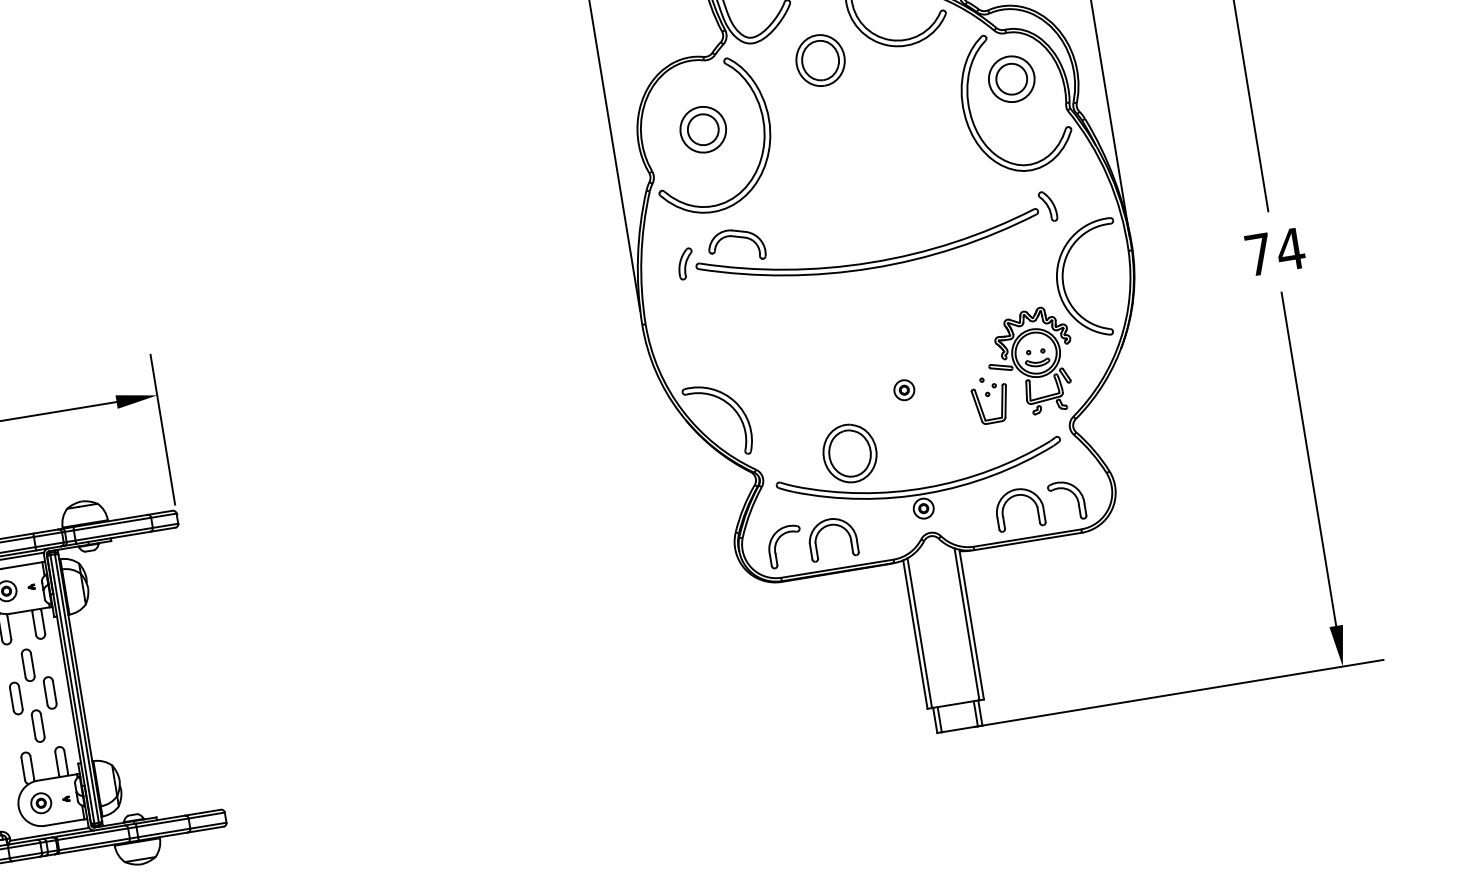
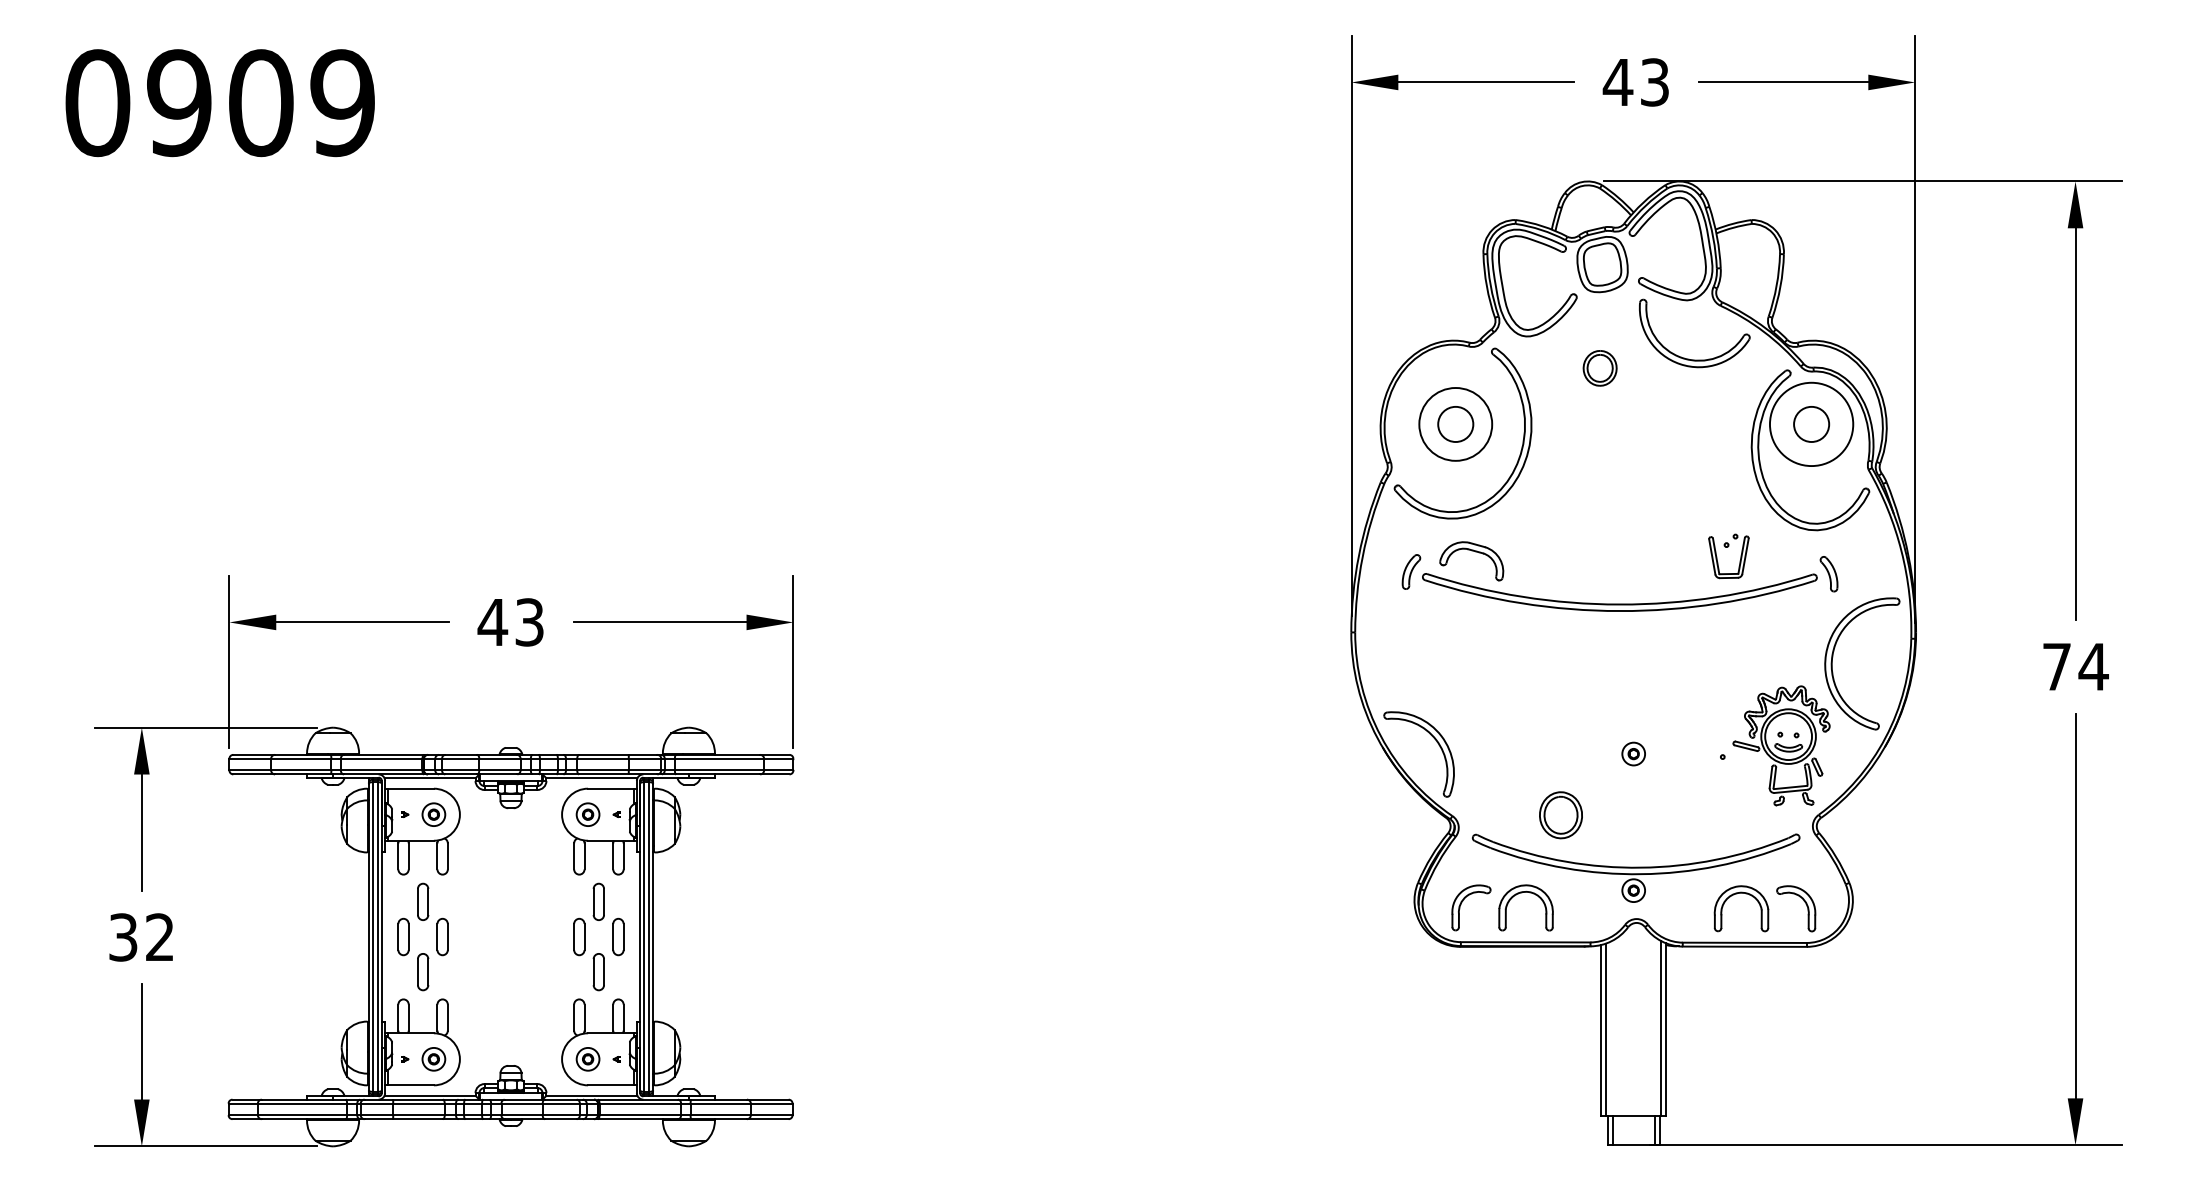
part: (819, 60) -> (1599, 368), size x0.6
circle: (1011, 79) -> (1811, 424), size x1.6
circle: (703, 129) -> (1455, 424), size x1.4
part: (989, 396) -> (1728, 547), moved
part: (849, 453) -> (1560, 815), size x0.7

